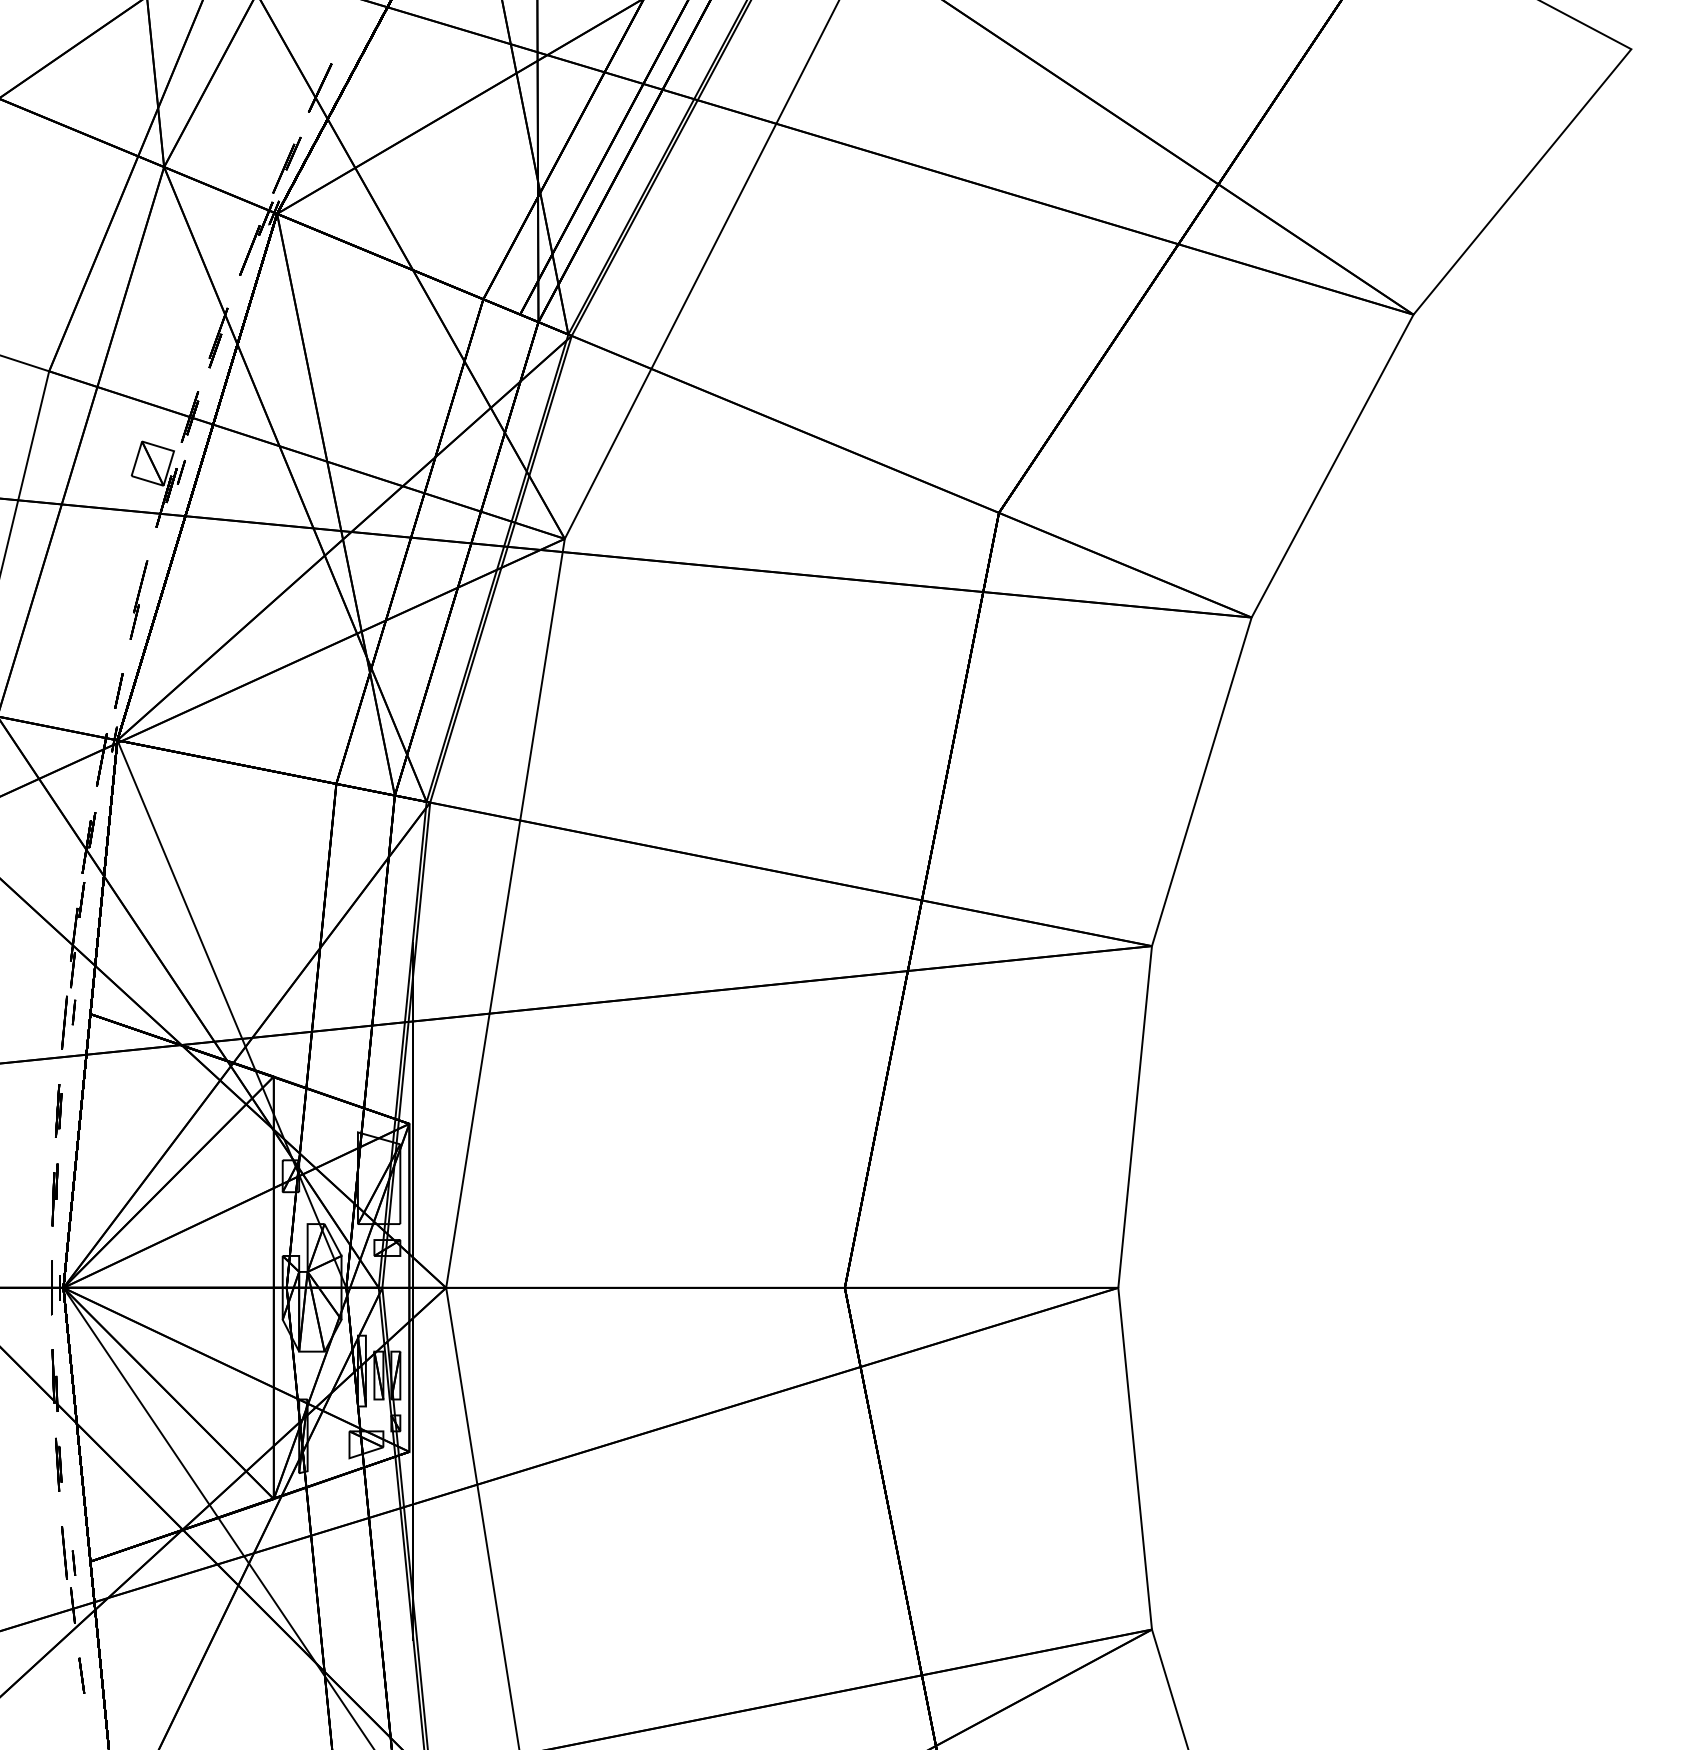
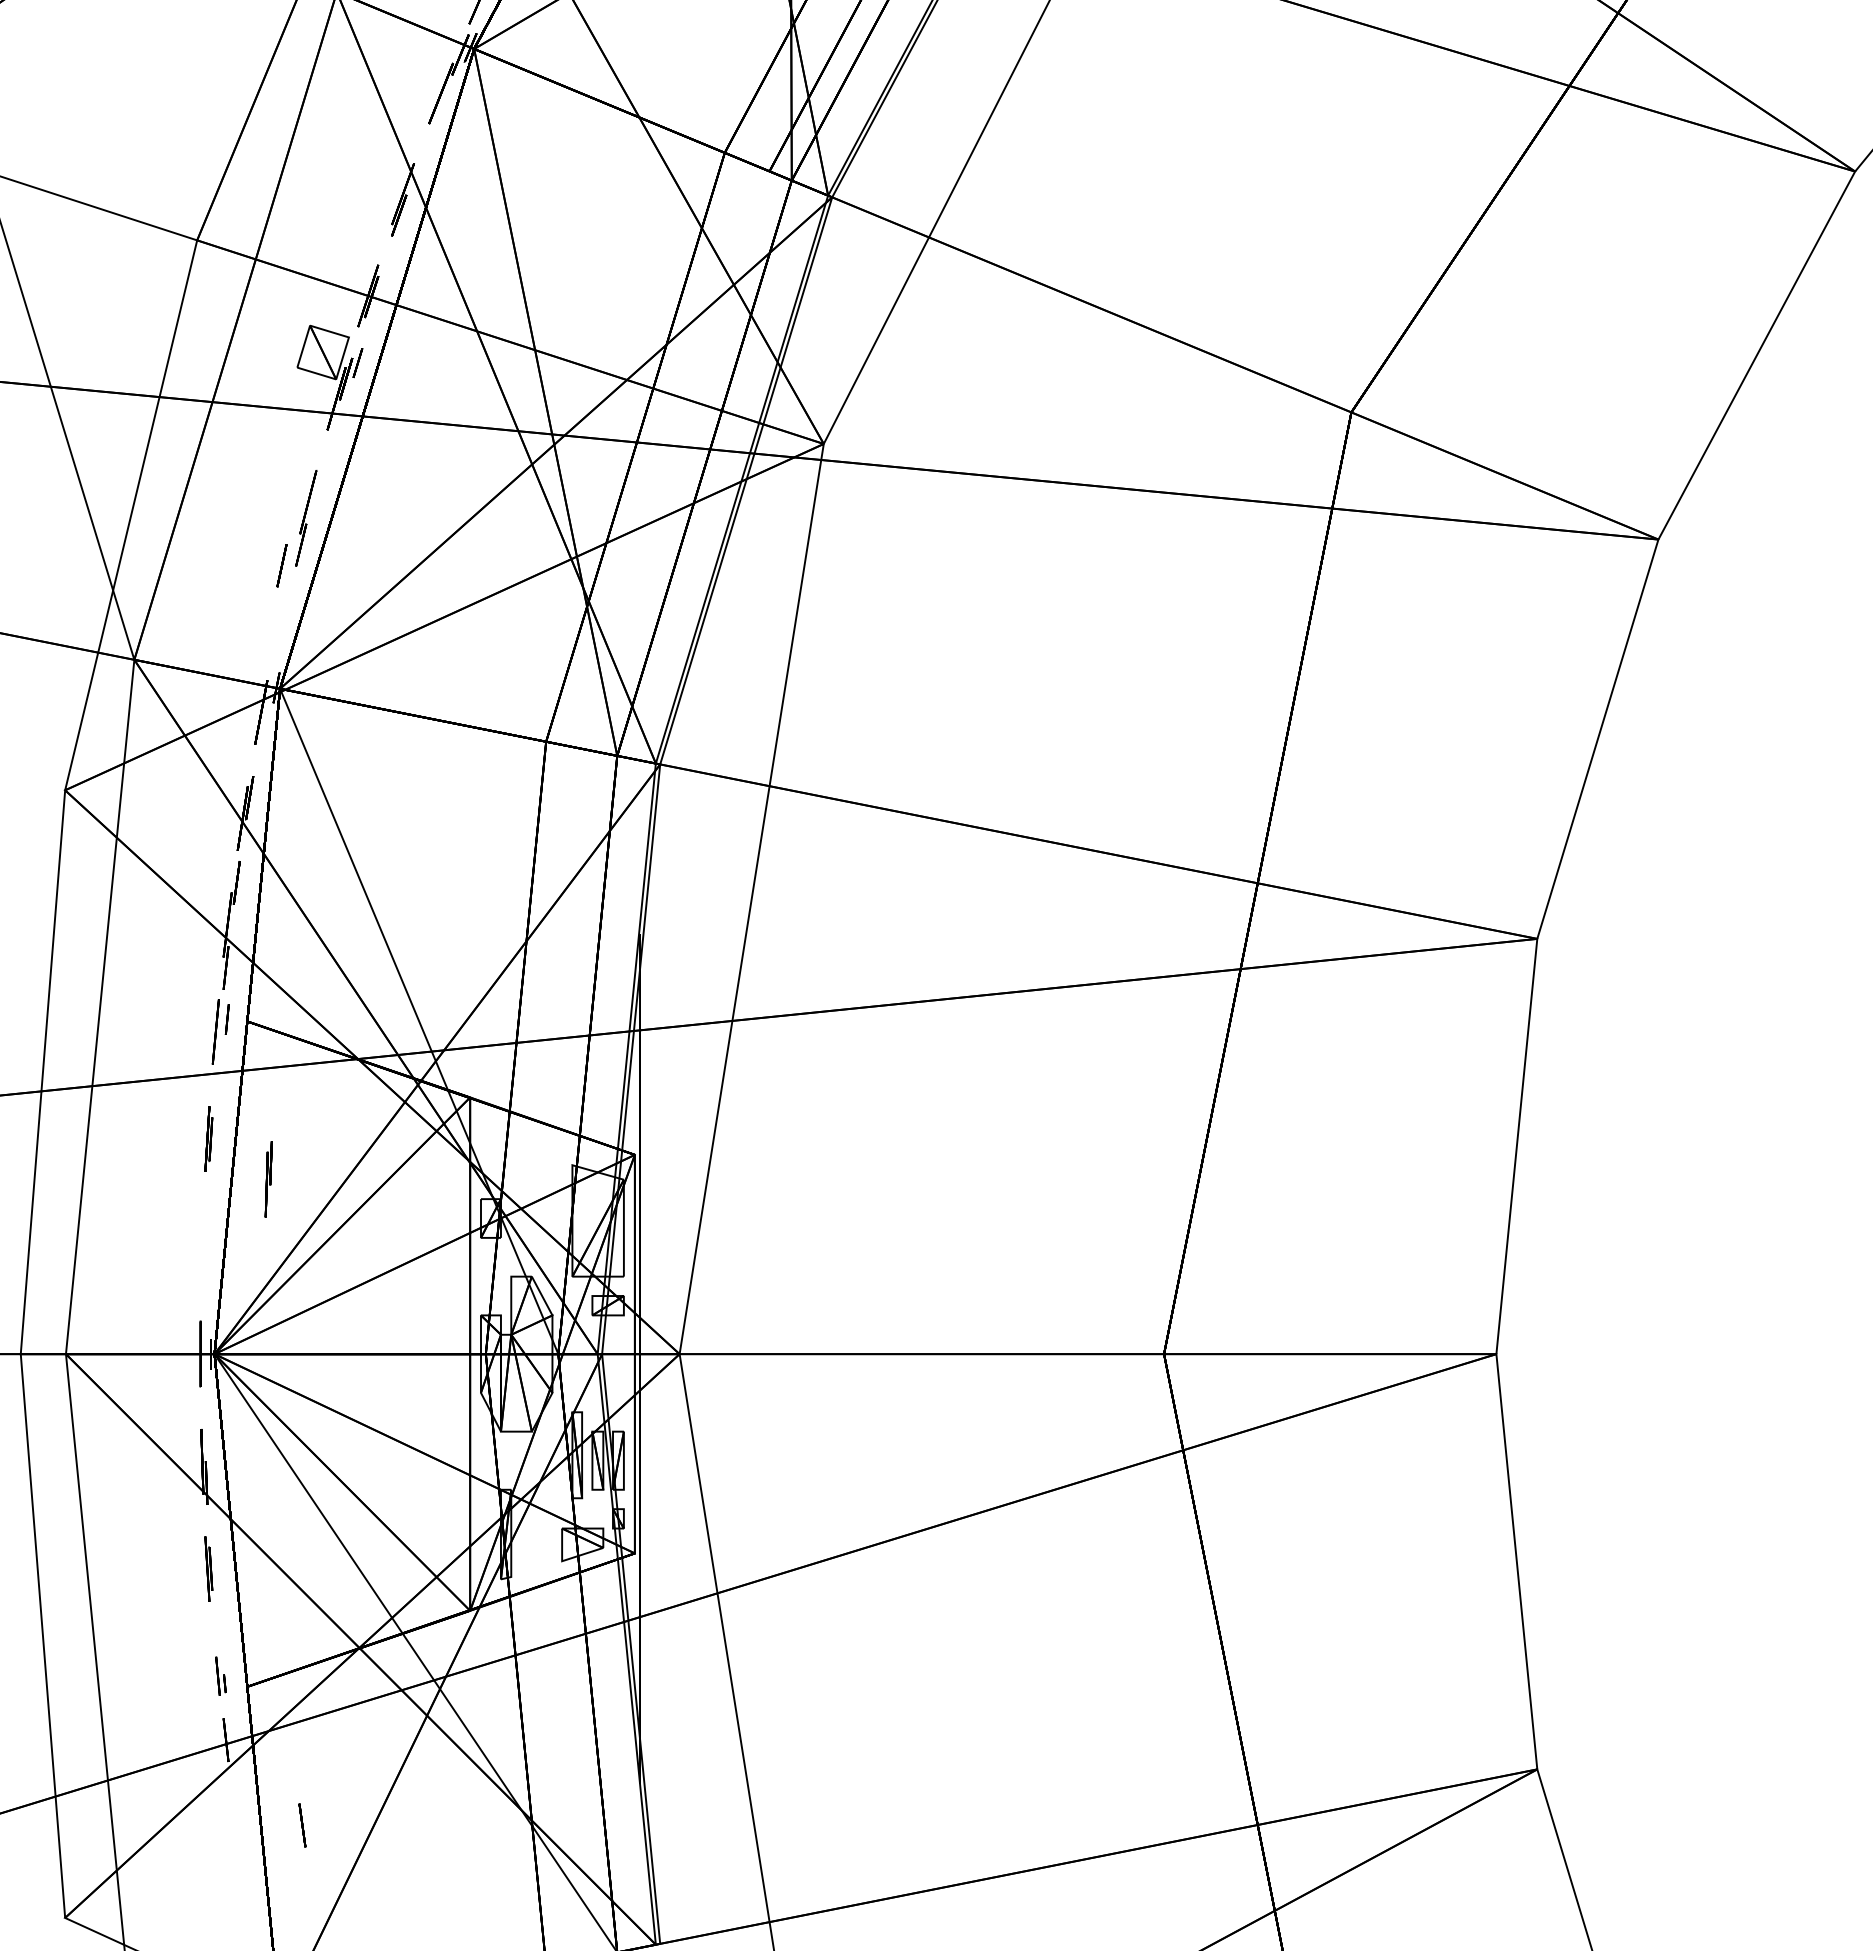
line: (118, 690) -> (281, 565), moved
part: (54, 1194) -> (268, 1178), moved
part: (68, 1552) -> (220, 1675), size x0.6
line: (81, 1675) -> (302, 1825), moved

